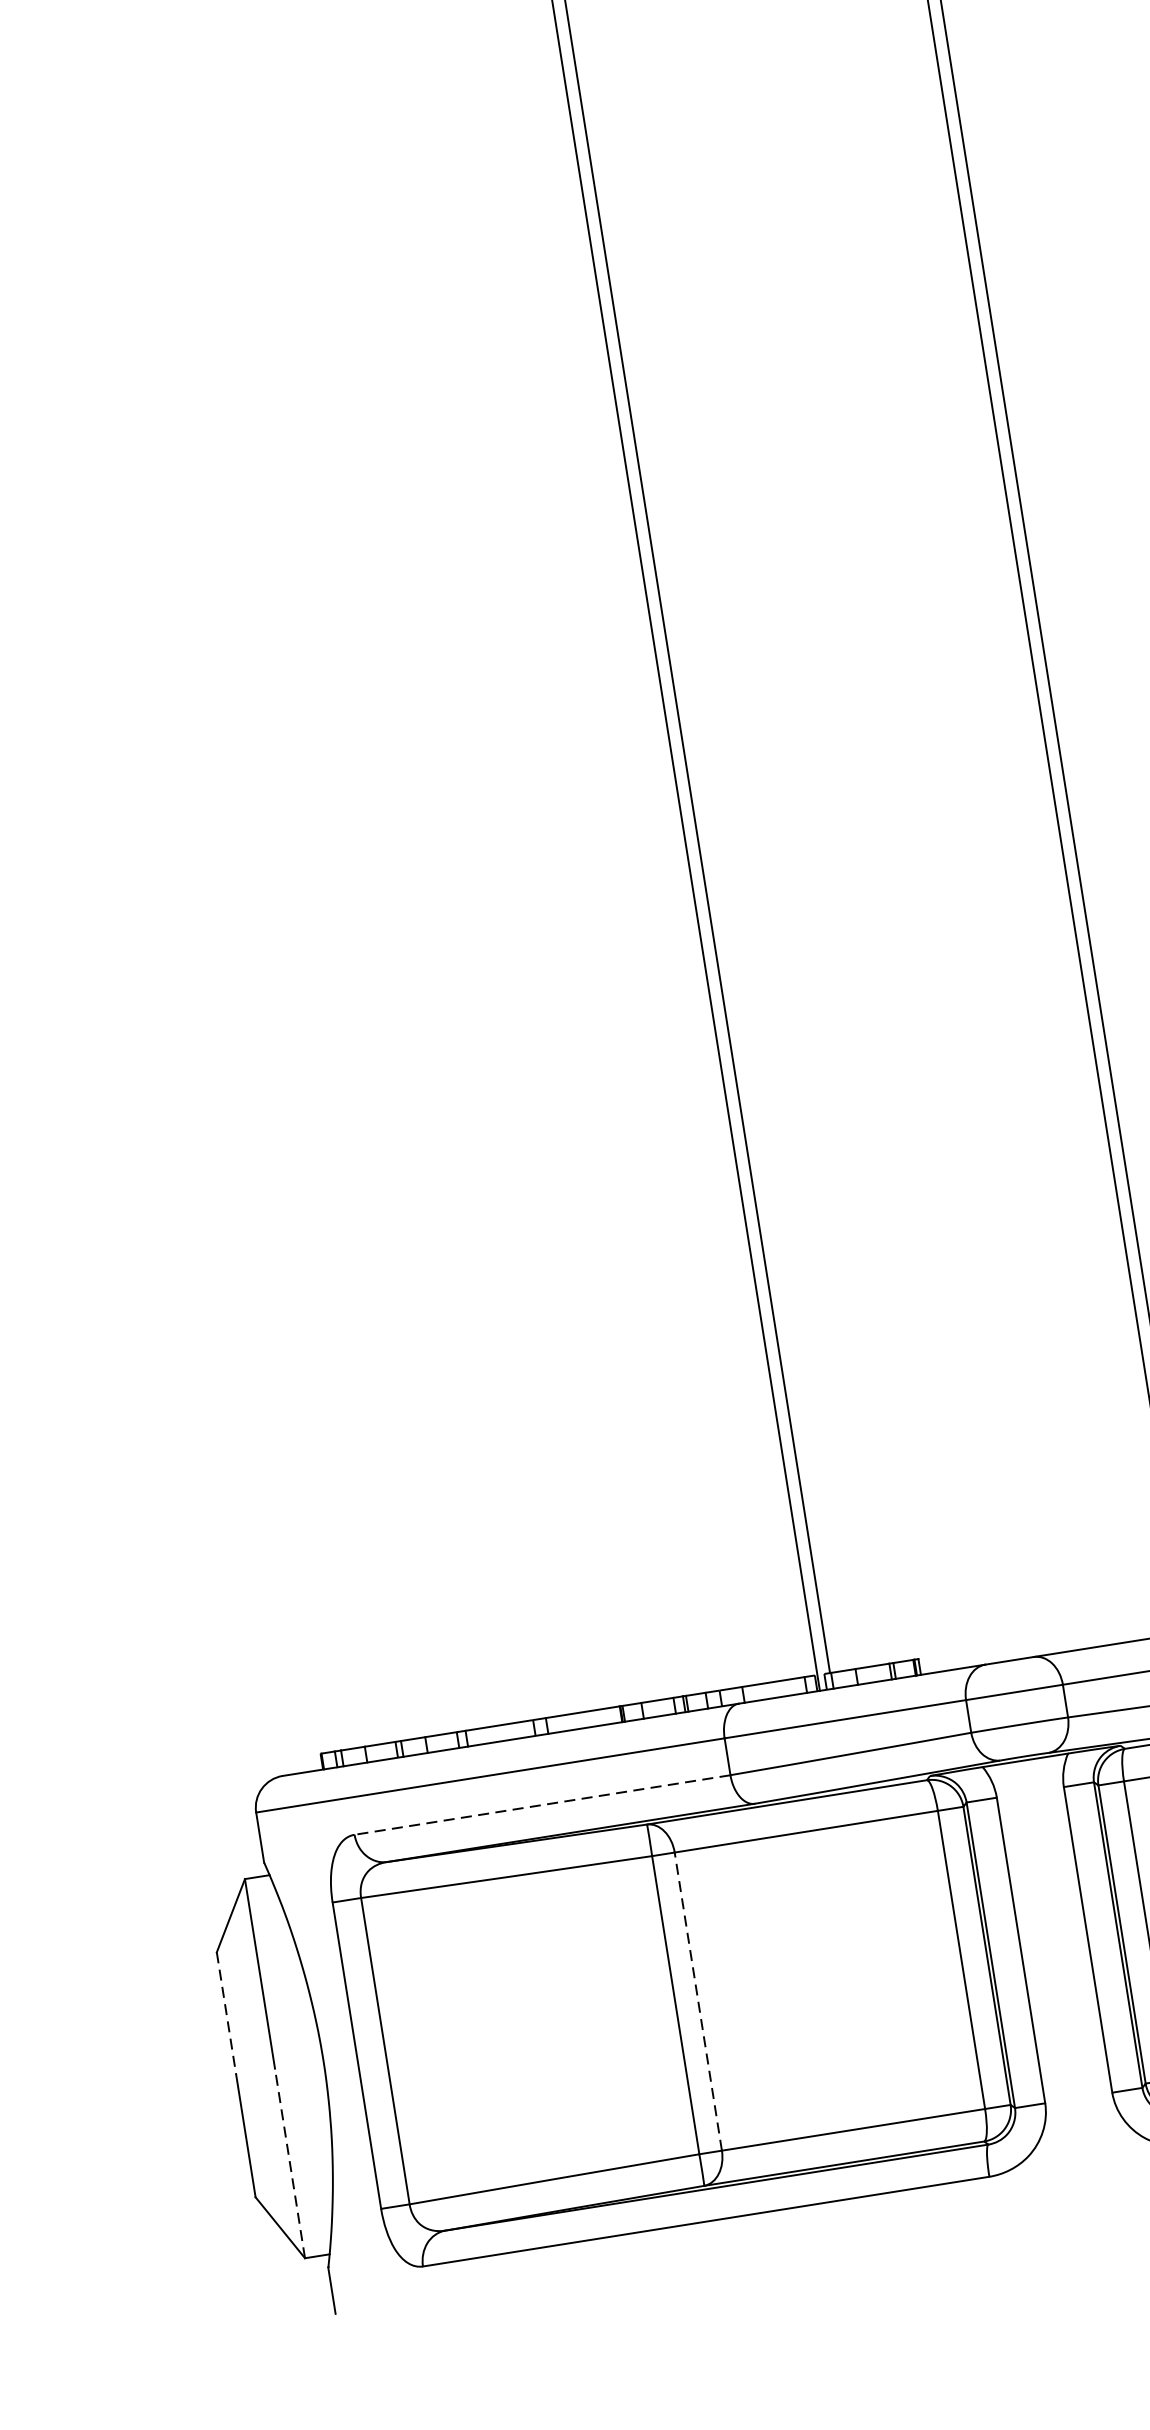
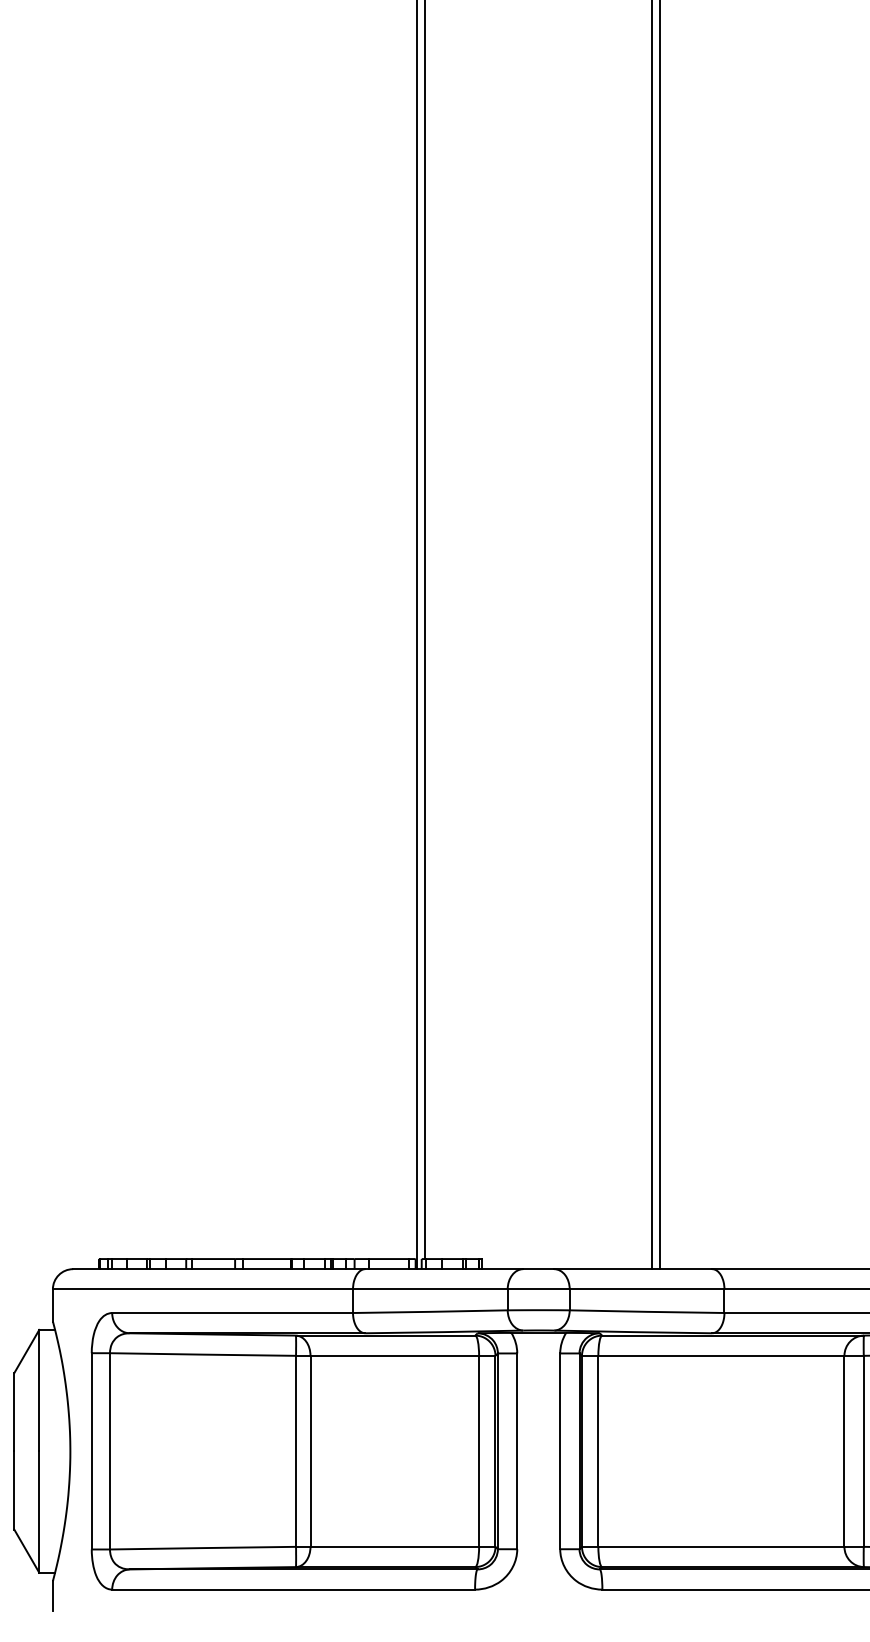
line: (542, 1805) -> (232, 1313), dashed -> solid
line: (698, 2001) -> (310, 1451), dashed -> solid
line: (226, 2014) -> (14, 1412), dashed -> solid
line: (290, 2164) -> (39, 1512), dashed -> solid

